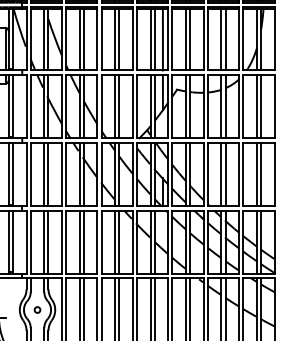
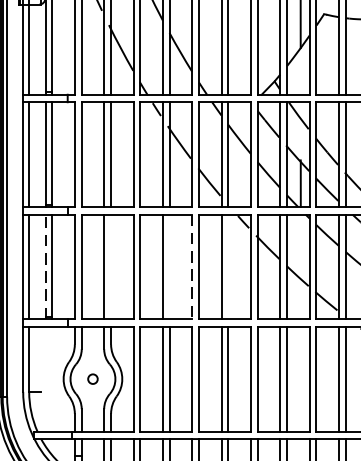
line: (48, 241) -> (111, 265), removed
line: (83, 241) -> (169, 265), removed
line: (119, 241) -> (228, 265), removed
line: (8, 242) -> (44, 267), solid -> dashed
line: (97, 242) -> (192, 267), solid -> dashed

